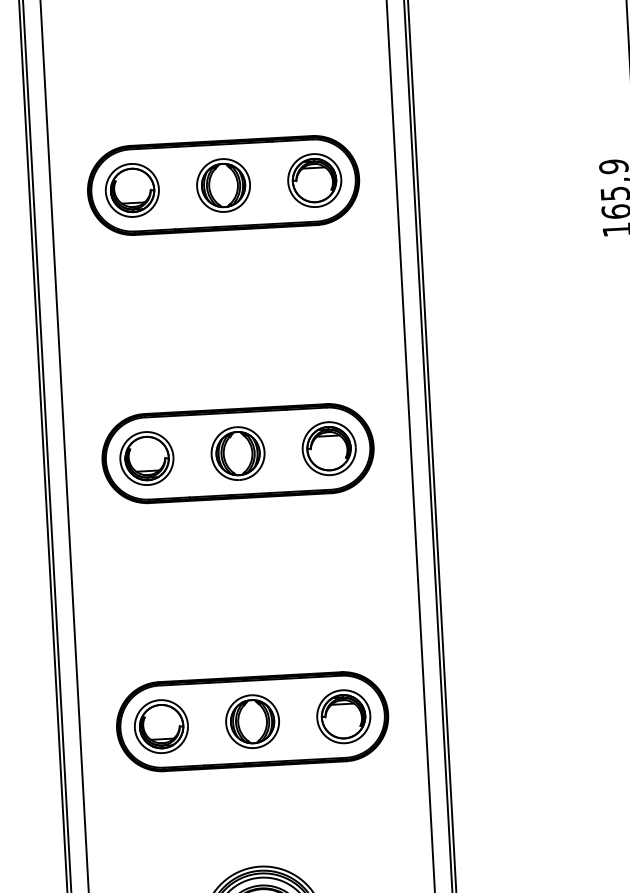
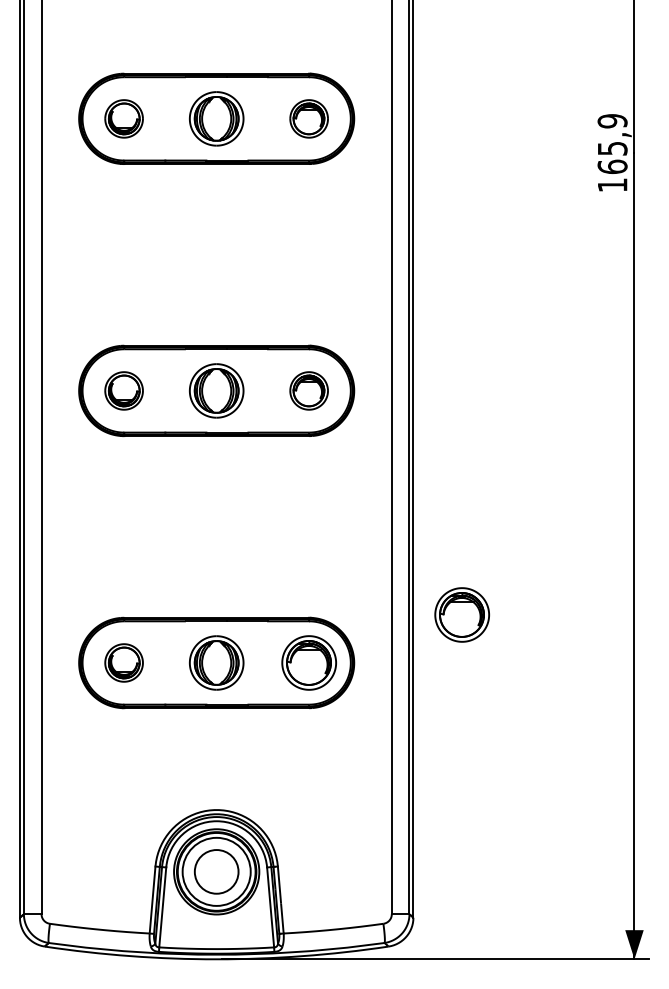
part: (314, 180) -> (308, 118), size x0.7
part: (131, 190) -> (123, 118), size x0.7
part: (328, 448) -> (308, 390), size x0.7
part: (146, 458) -> (123, 390), size x0.7
part: (491, 660) -> (461, 614), added
part: (160, 726) -> (123, 662), size x0.7

